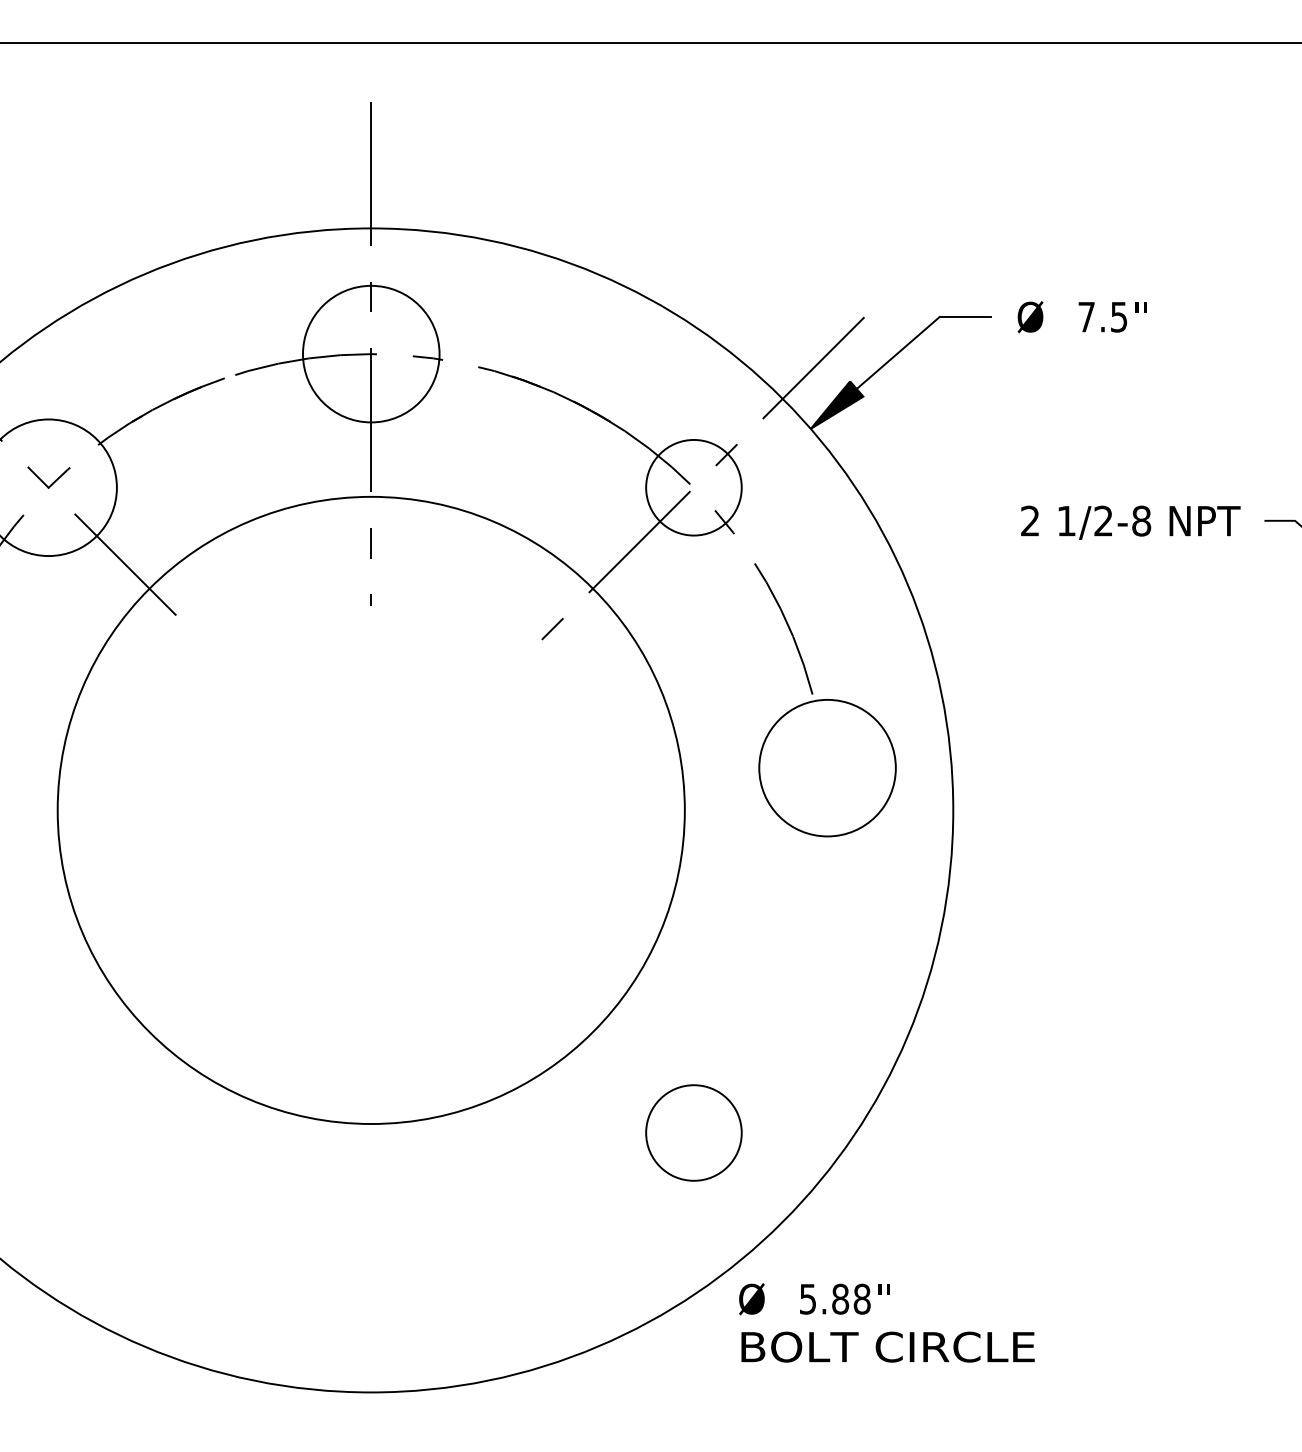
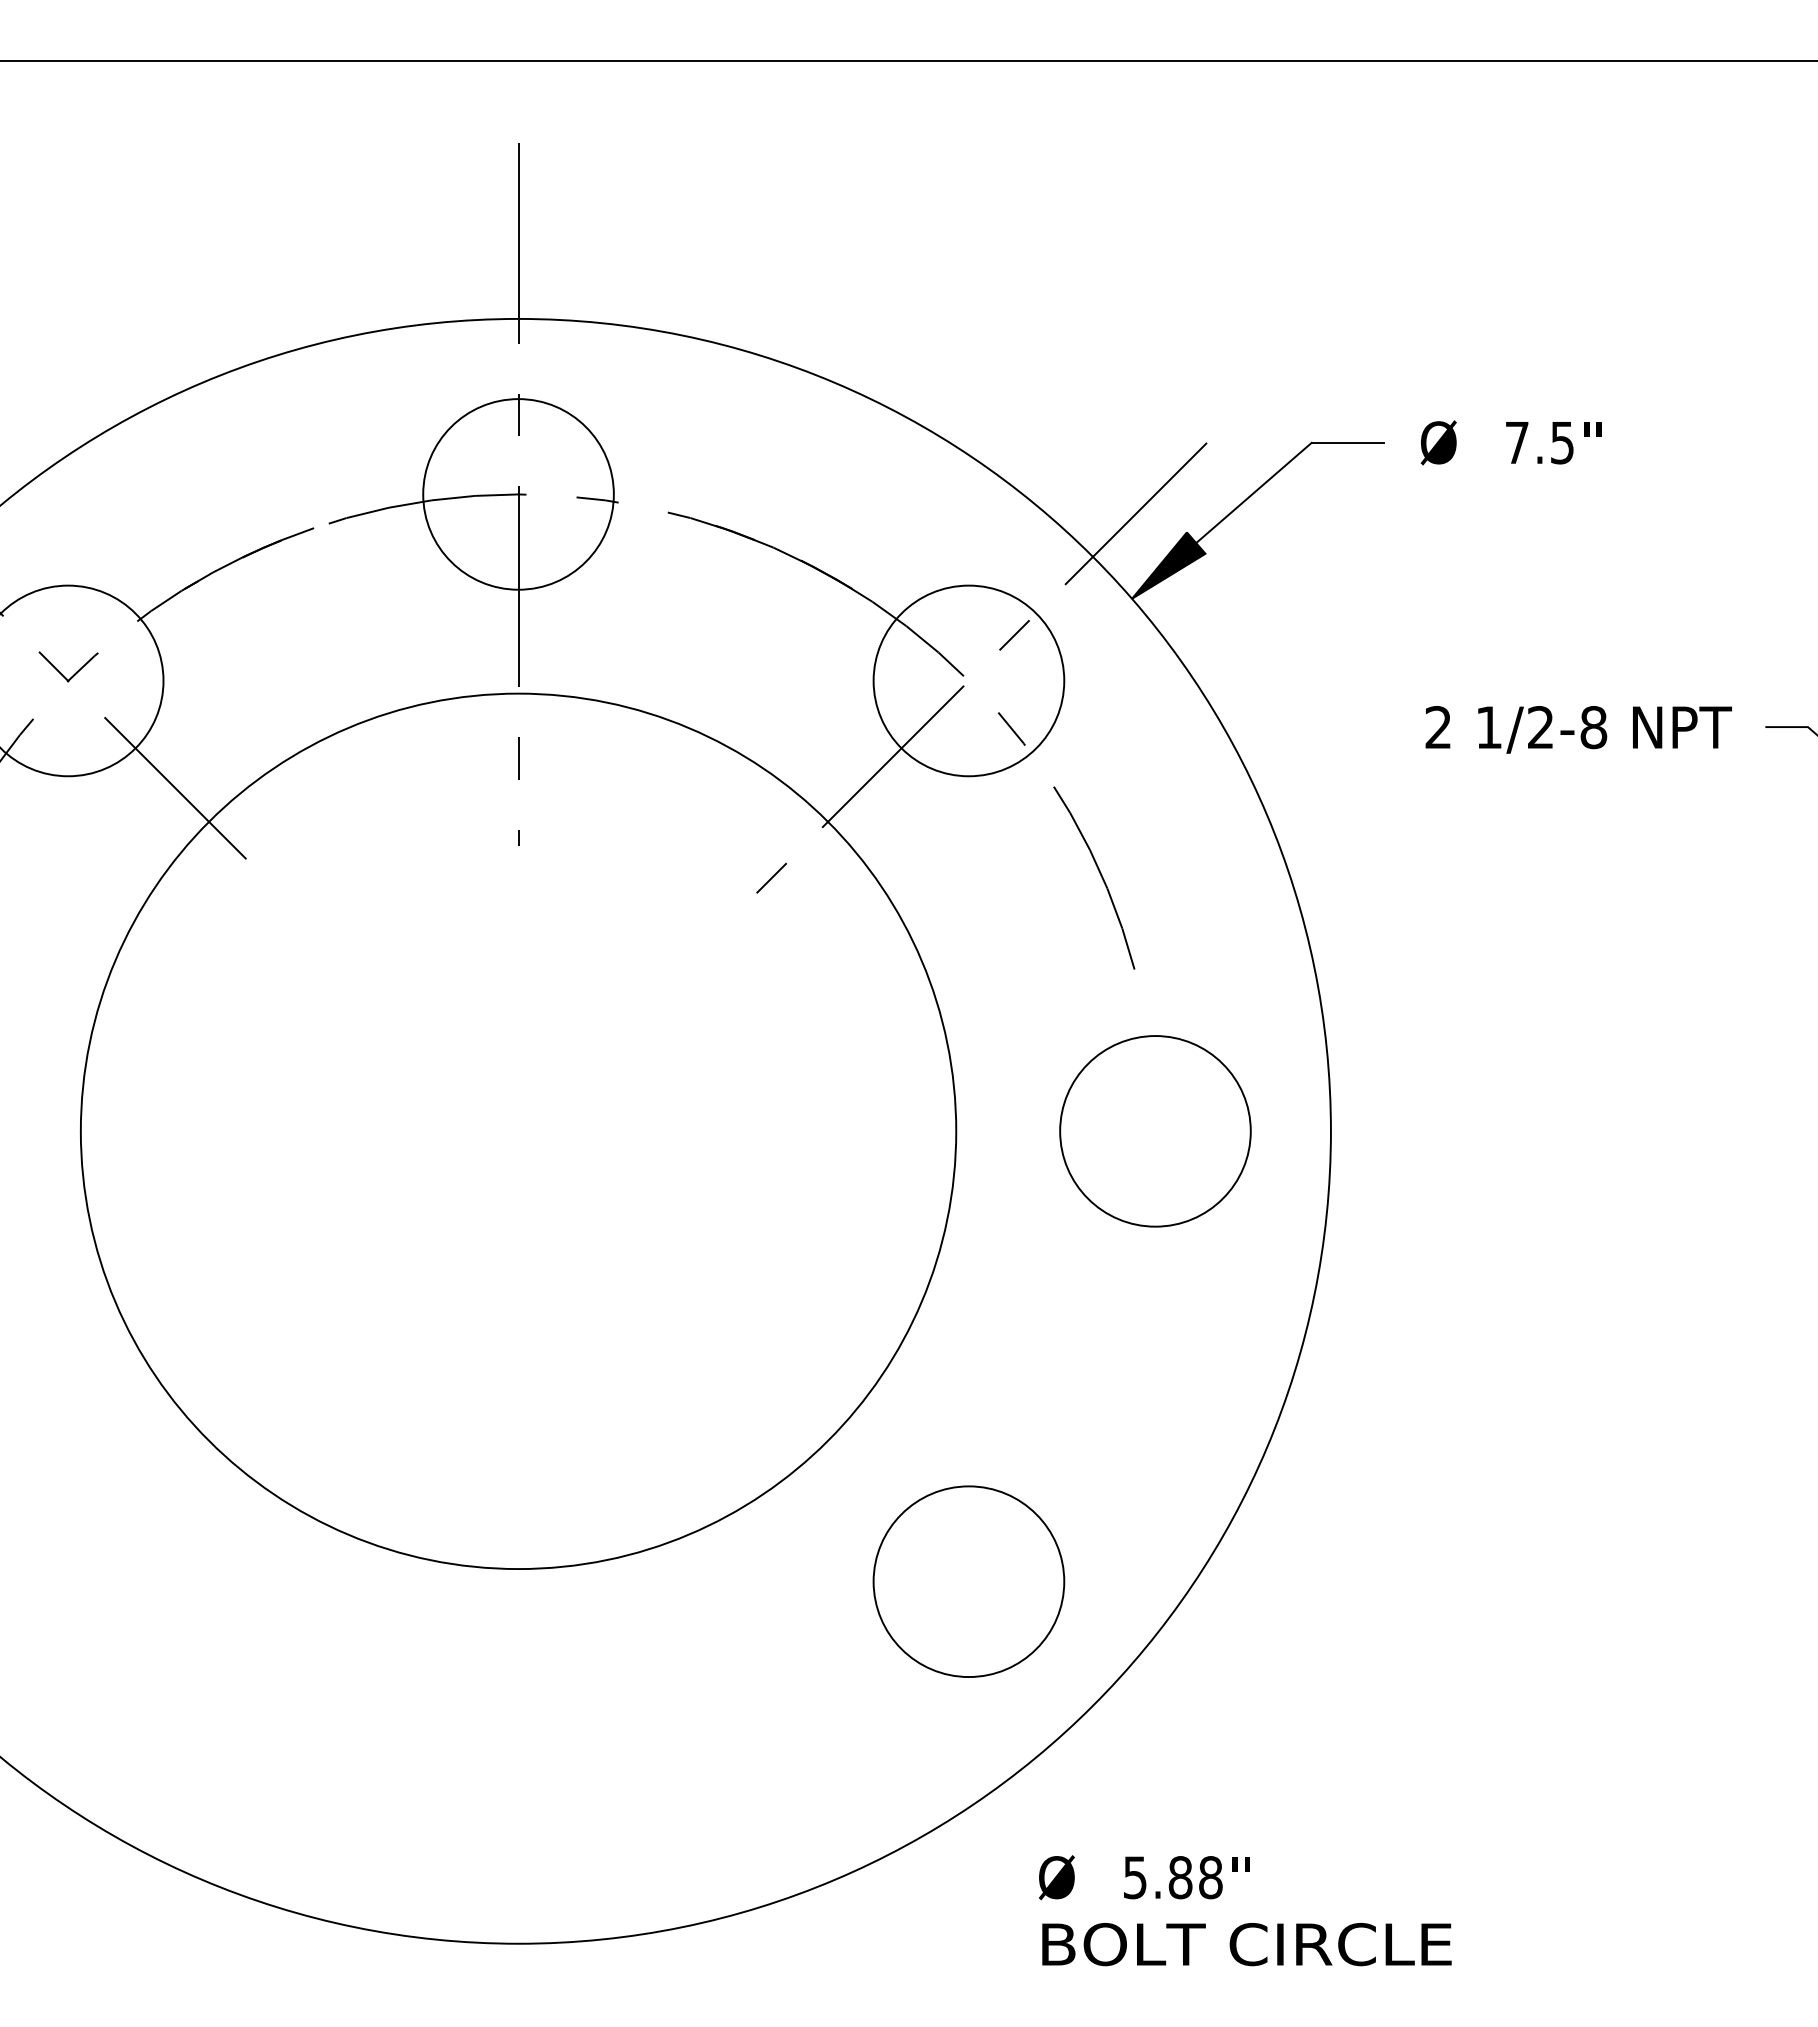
circle: (693, 487) -> (968, 680), size x1.43
circle: (827, 768) -> (1155, 1131), moved
circle: (693, 1132) -> (968, 1581), size x1.43
text: (887, 1322) -> (1245, 1910), moved

